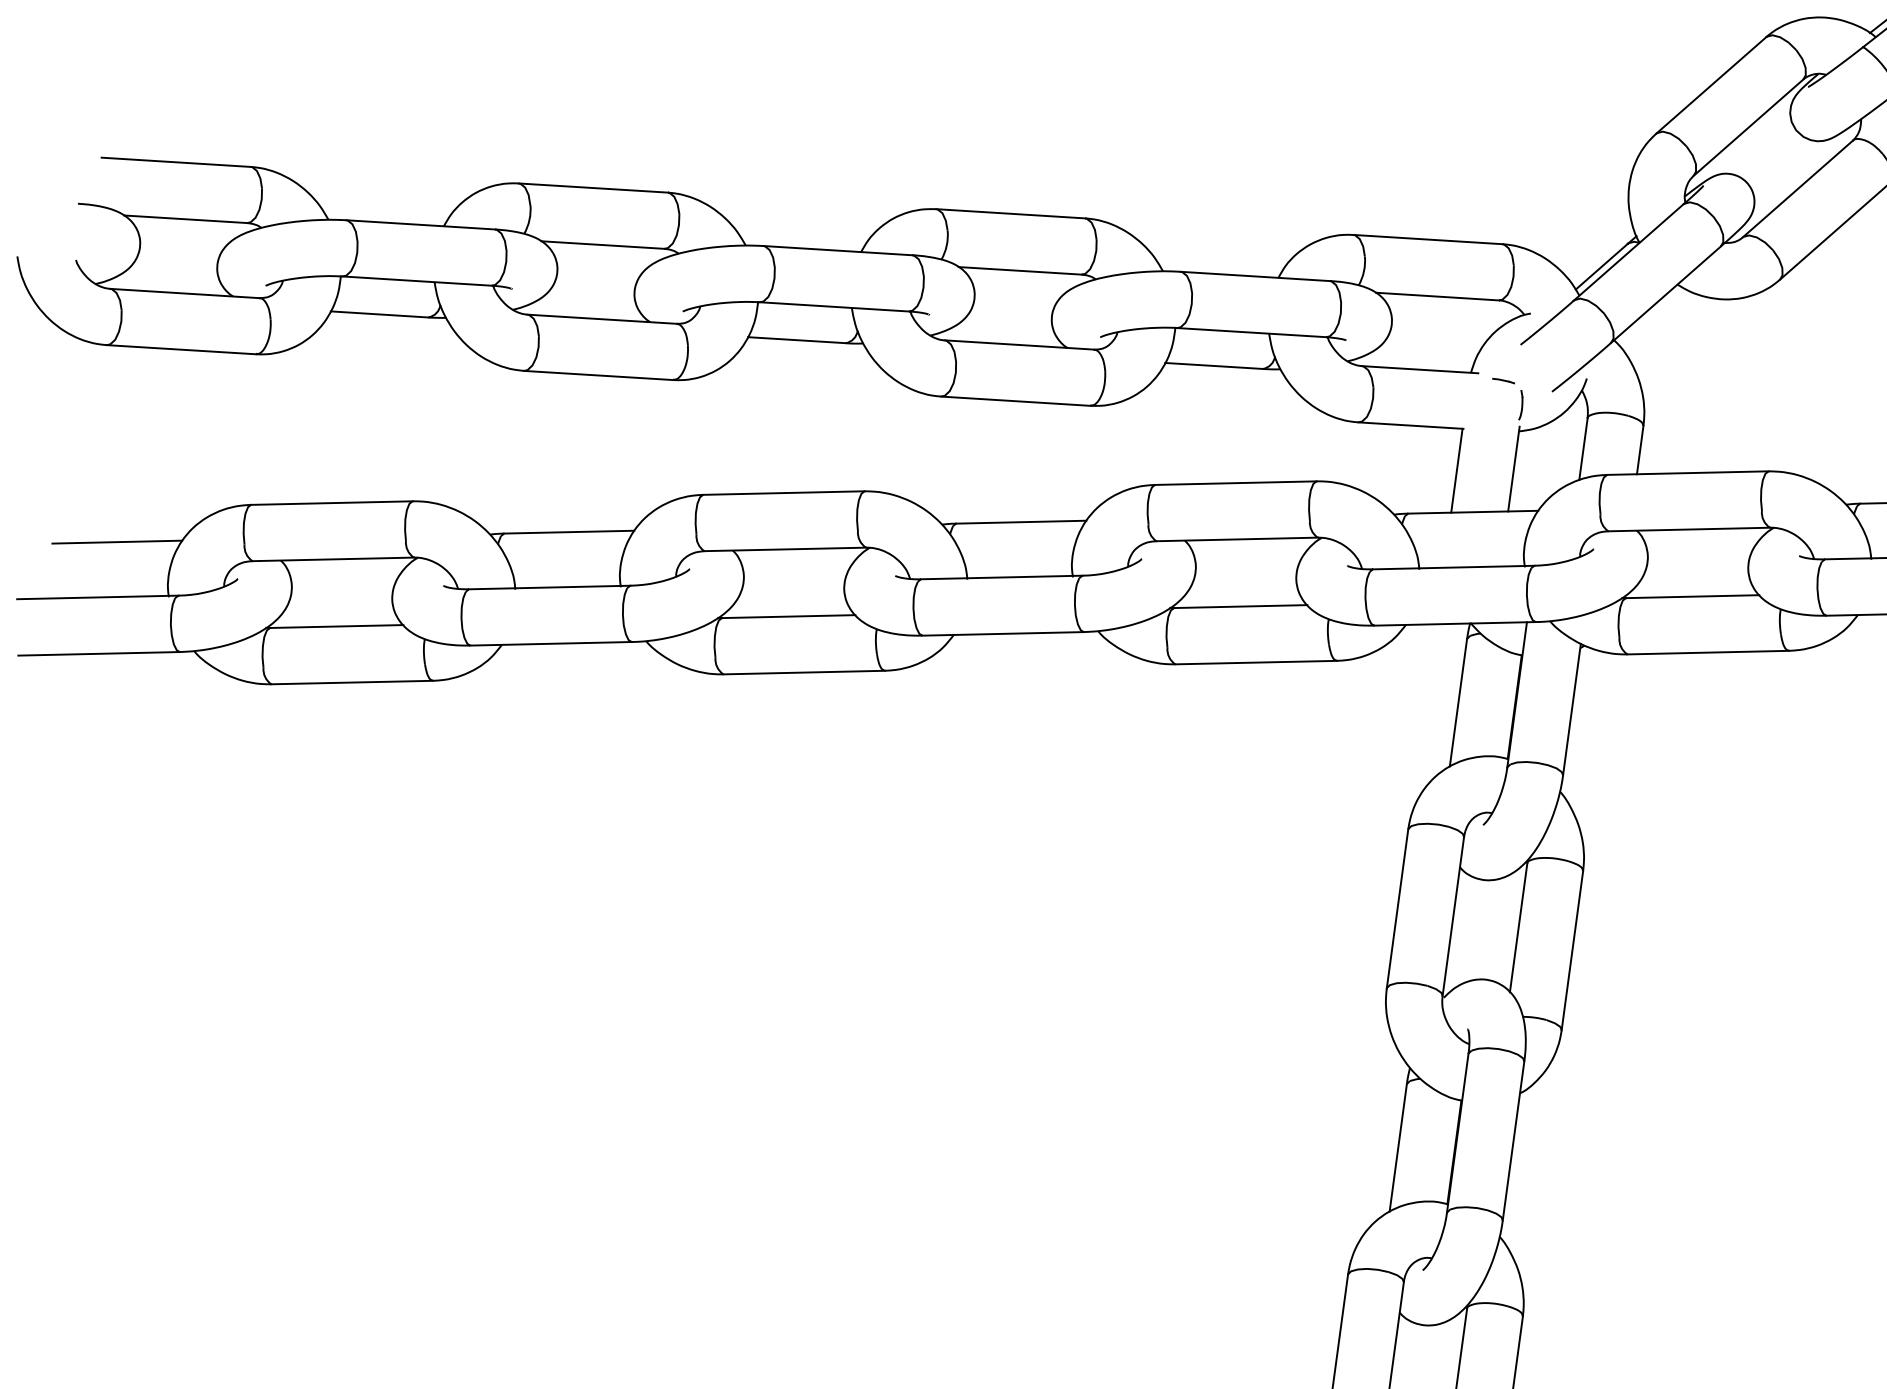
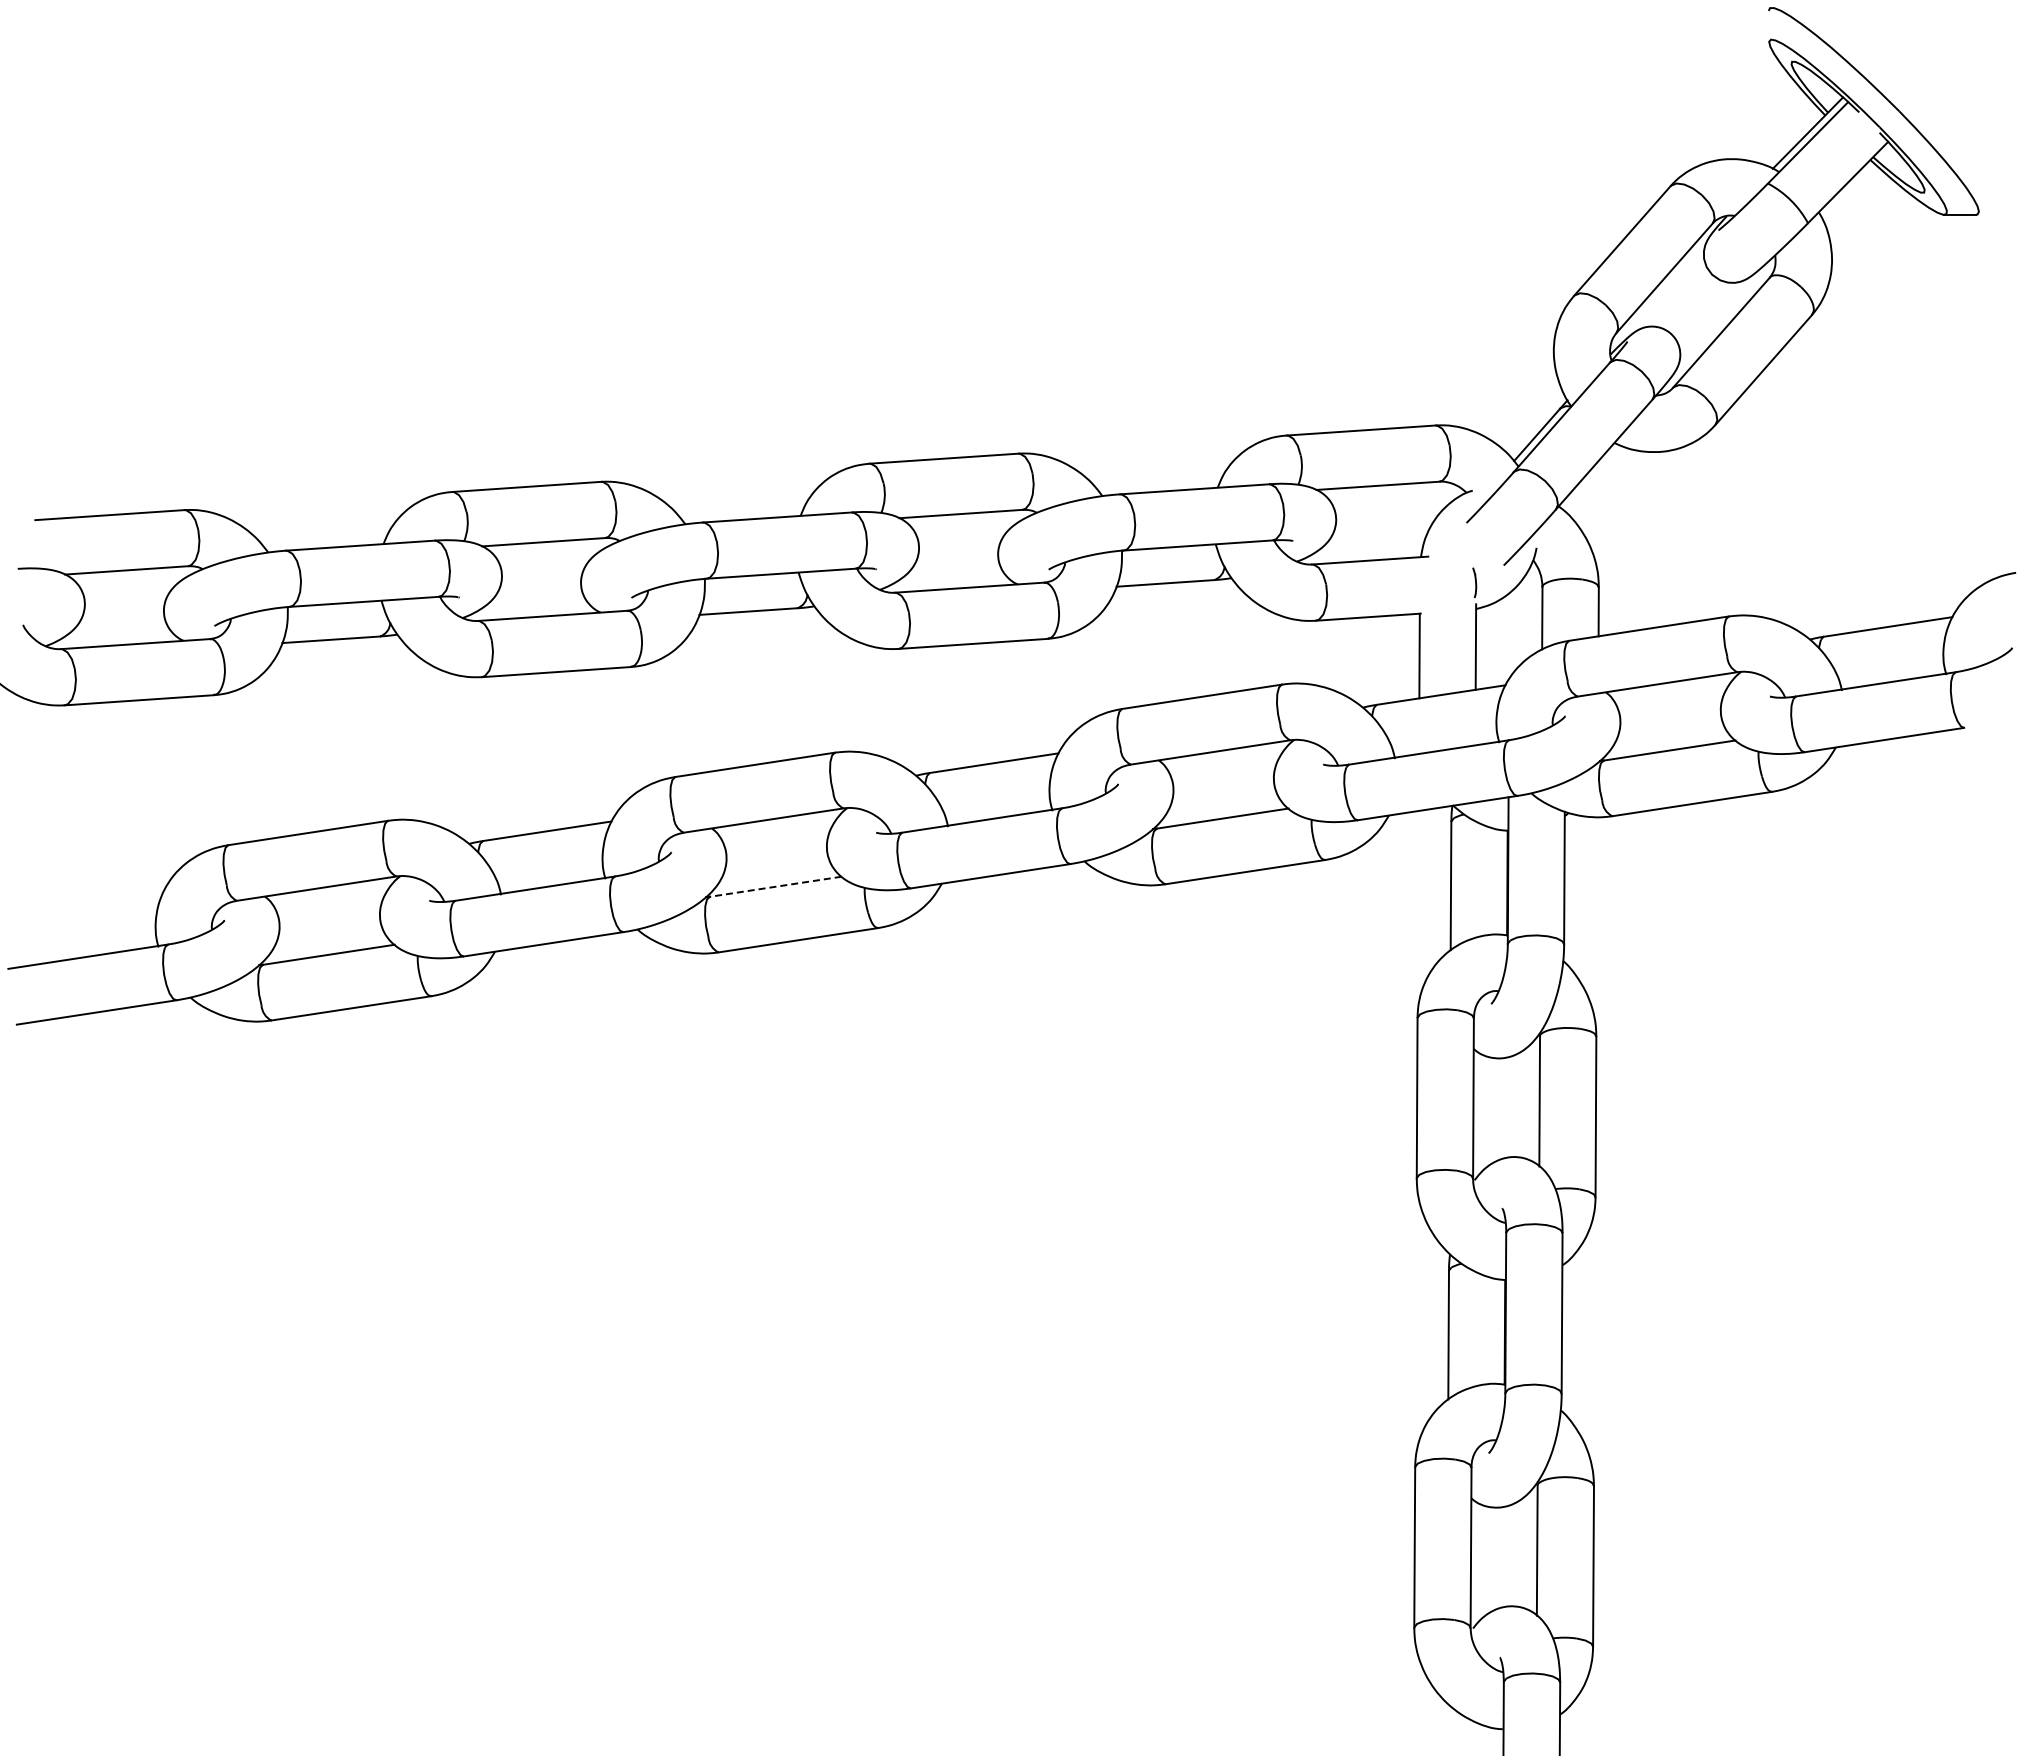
line: (1503, 380) -> (1454, 560), removed
line: (117, 542) -> (100, 899), removed
line: (788, 616) -> (775, 886), solid -> dashed

